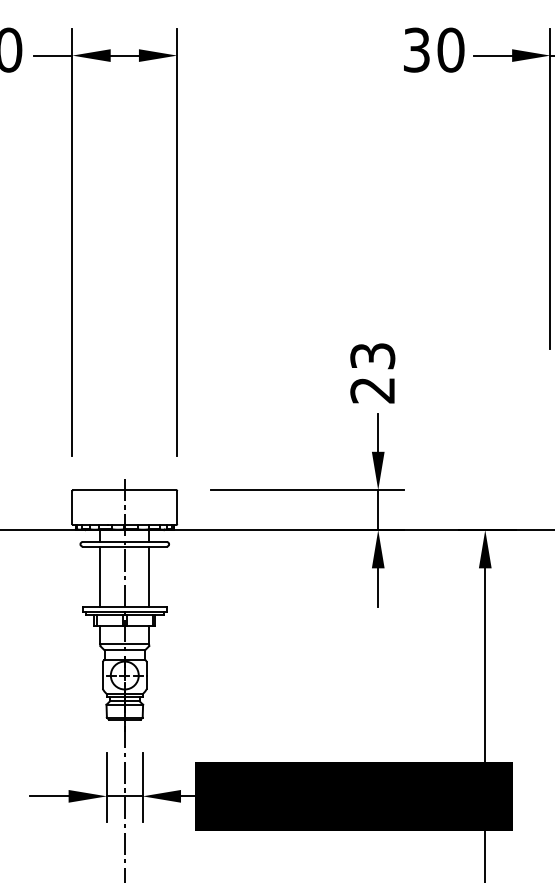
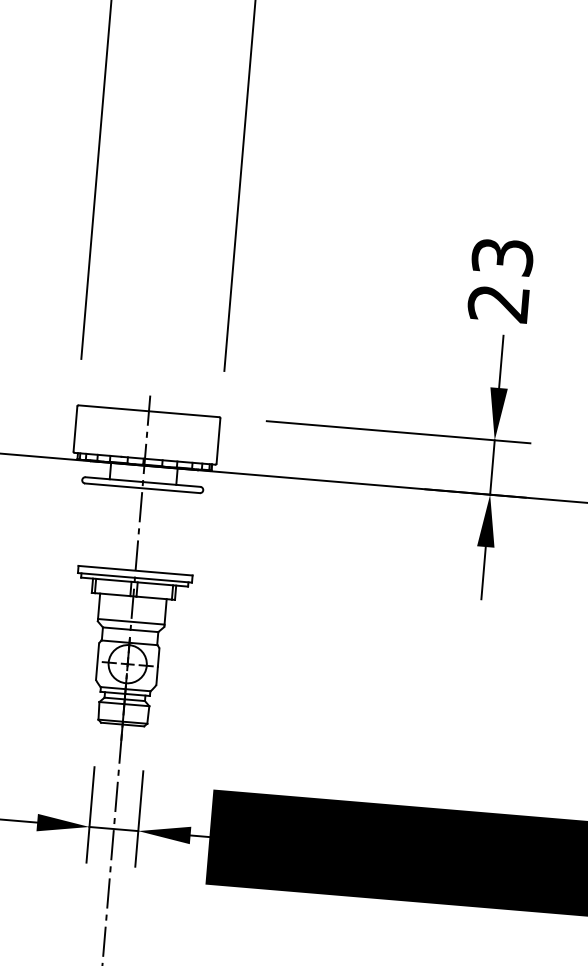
line: (100, 576) -> (105, 526), removed
line: (149, 576) -> (172, 531), removed

